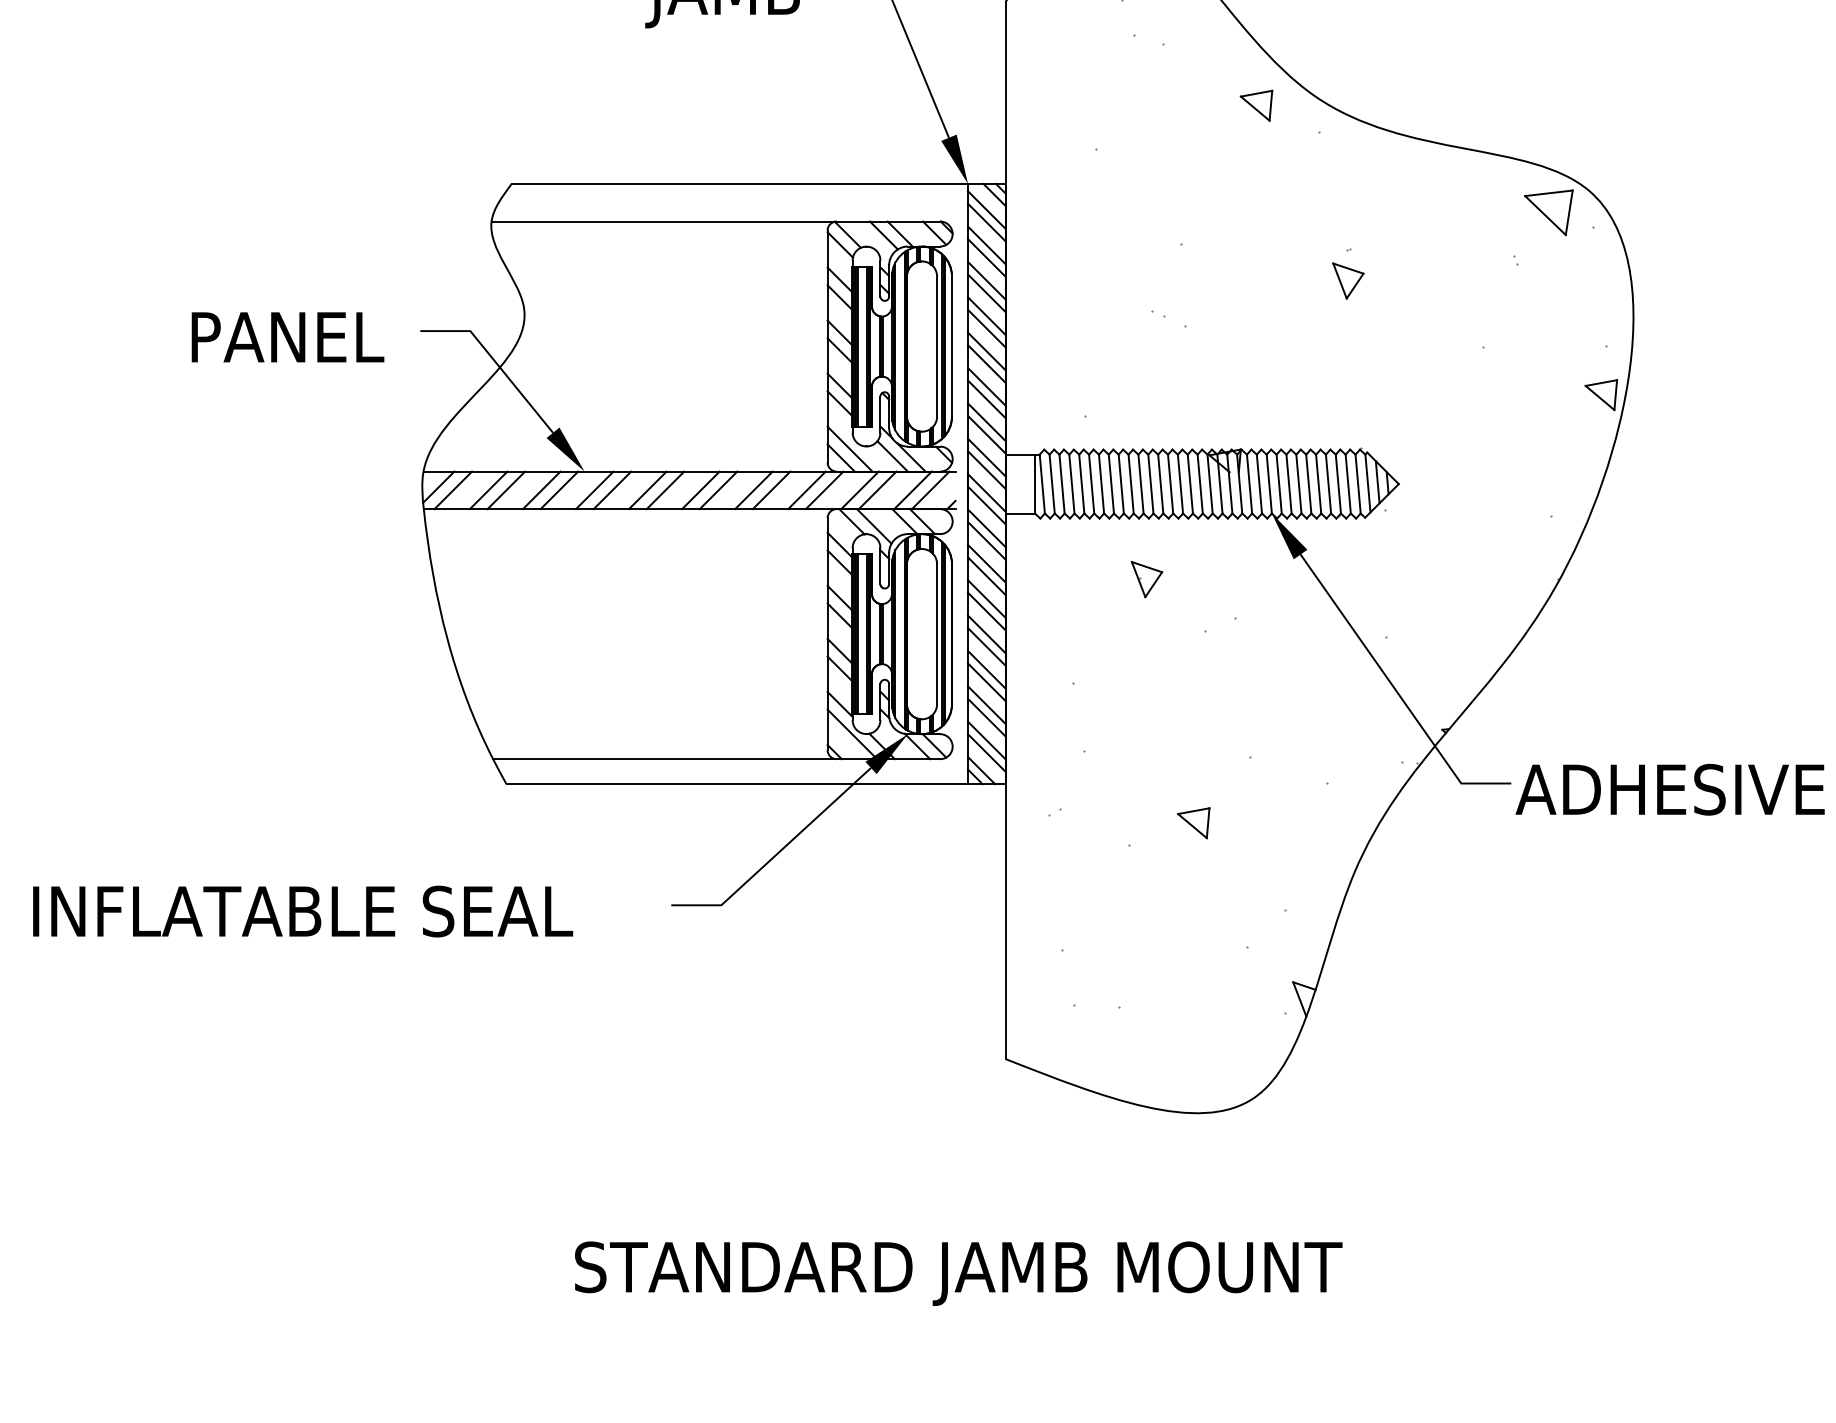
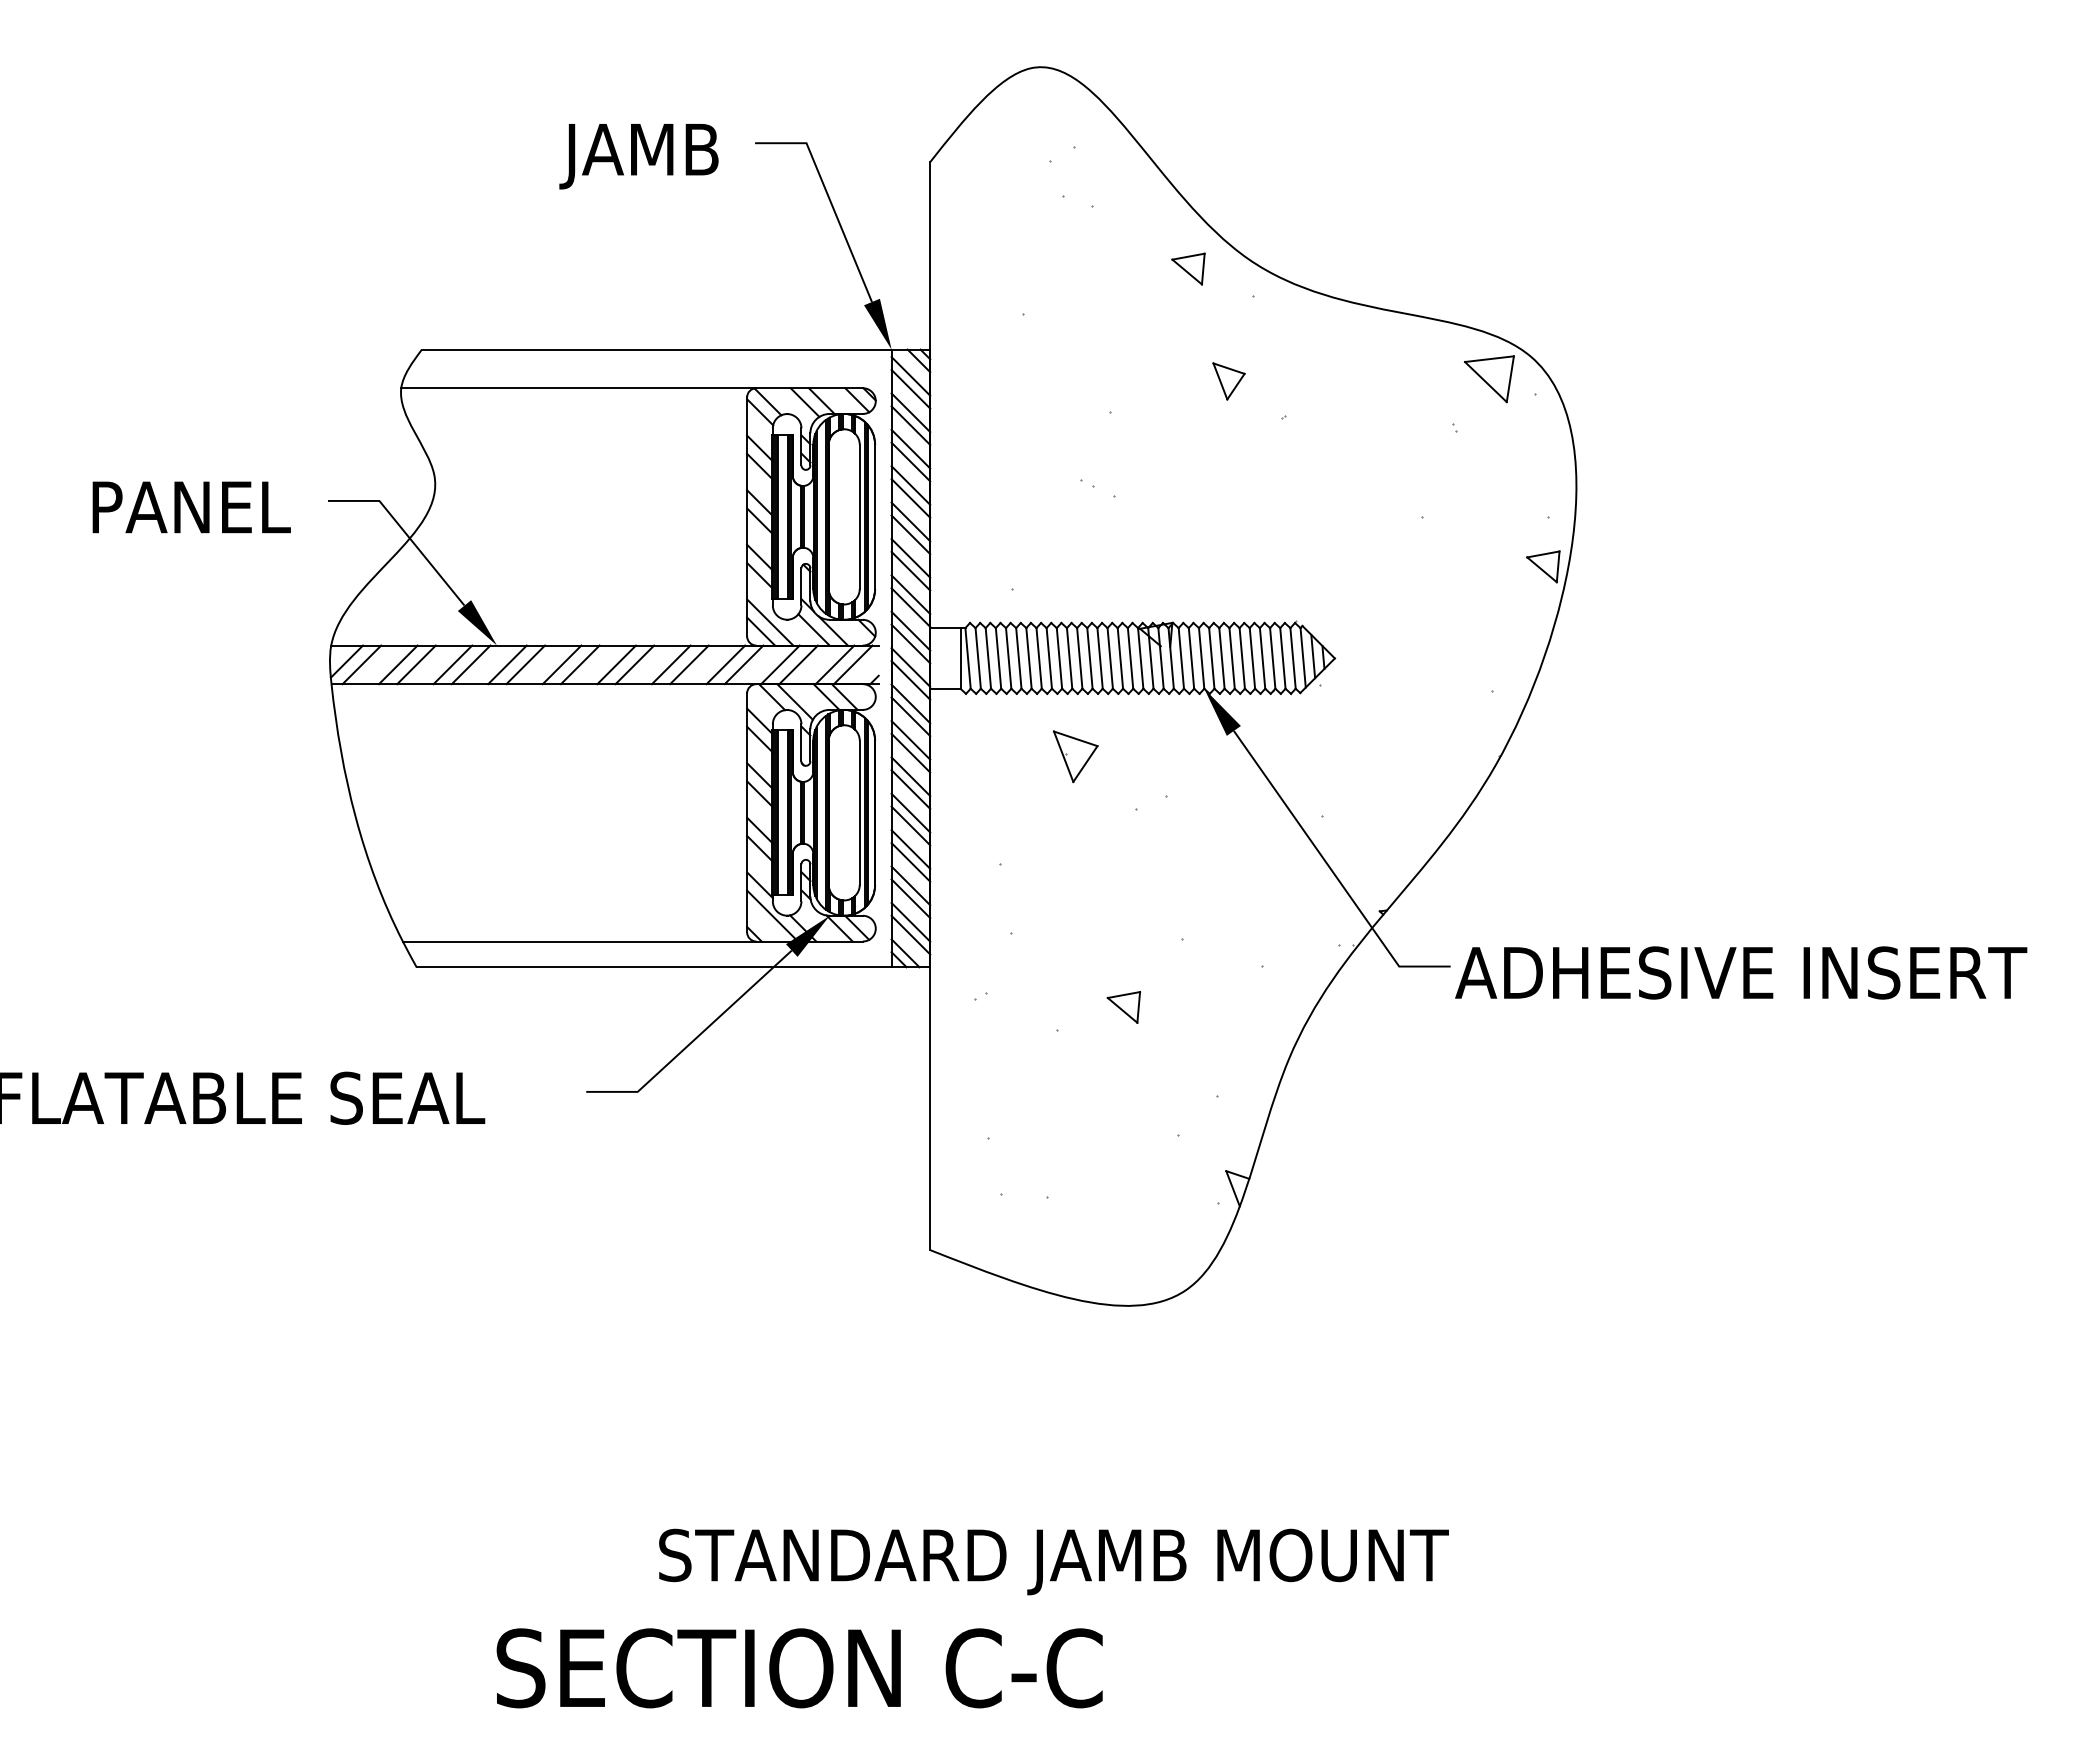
part: (1347, 281) -> (1228, 381), moved
part: (1146, 579) -> (1075, 756), size x1.4
text: (958, 1273) -> (1053, 1561), moved

